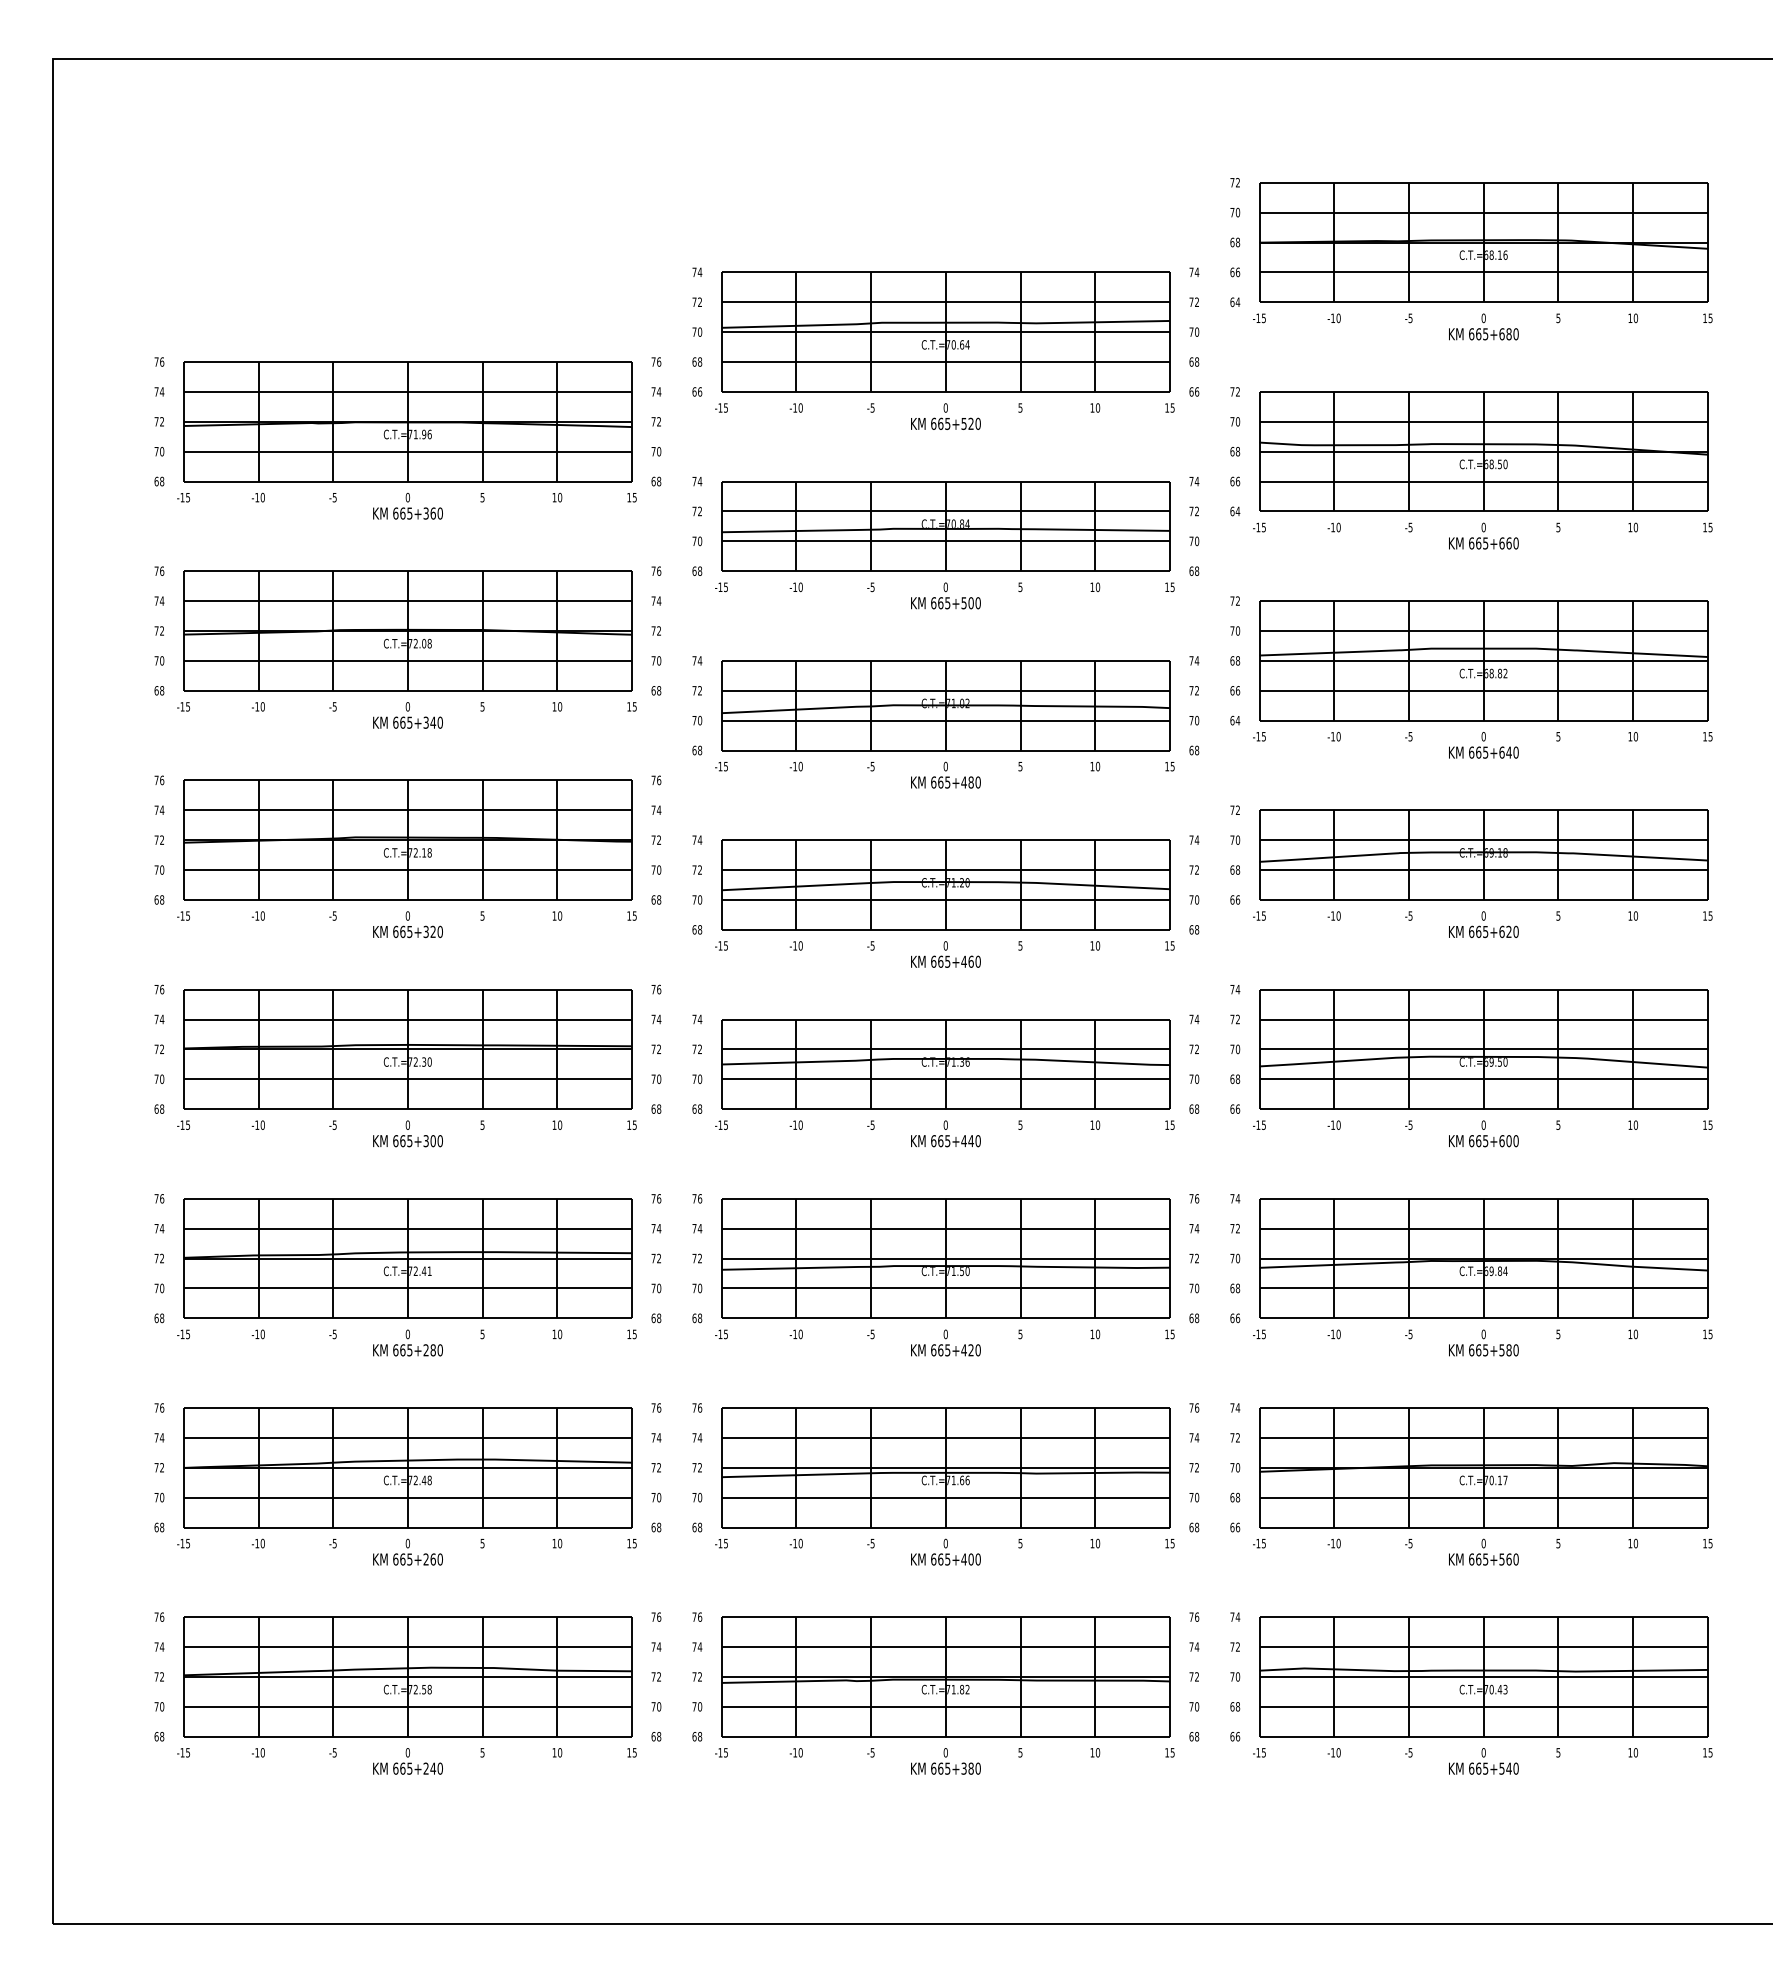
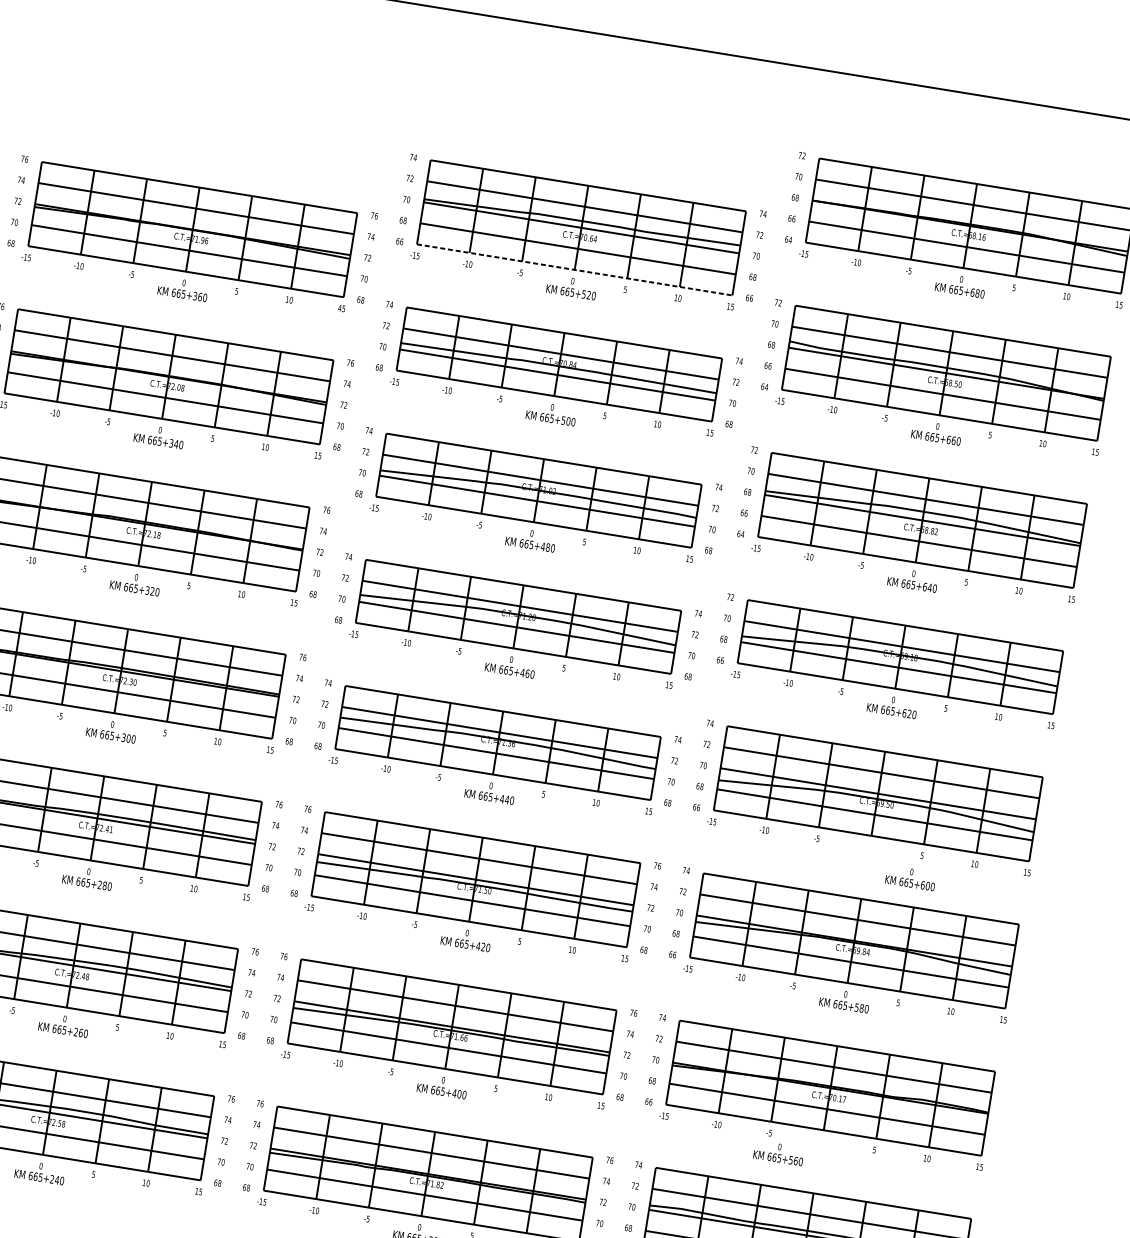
line: (946, 391) -> (575, 269), solid -> dashed
text: (629, 497) -> (340, 308), 15 -> 45
text: (1483, 1133) -> (910, 877), moved
text: (1483, 1551) -> (778, 1152), moved

